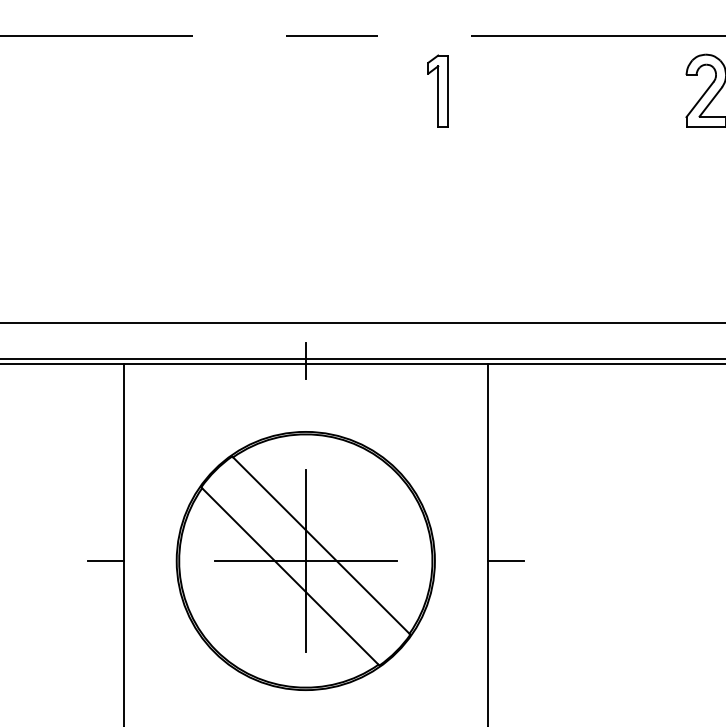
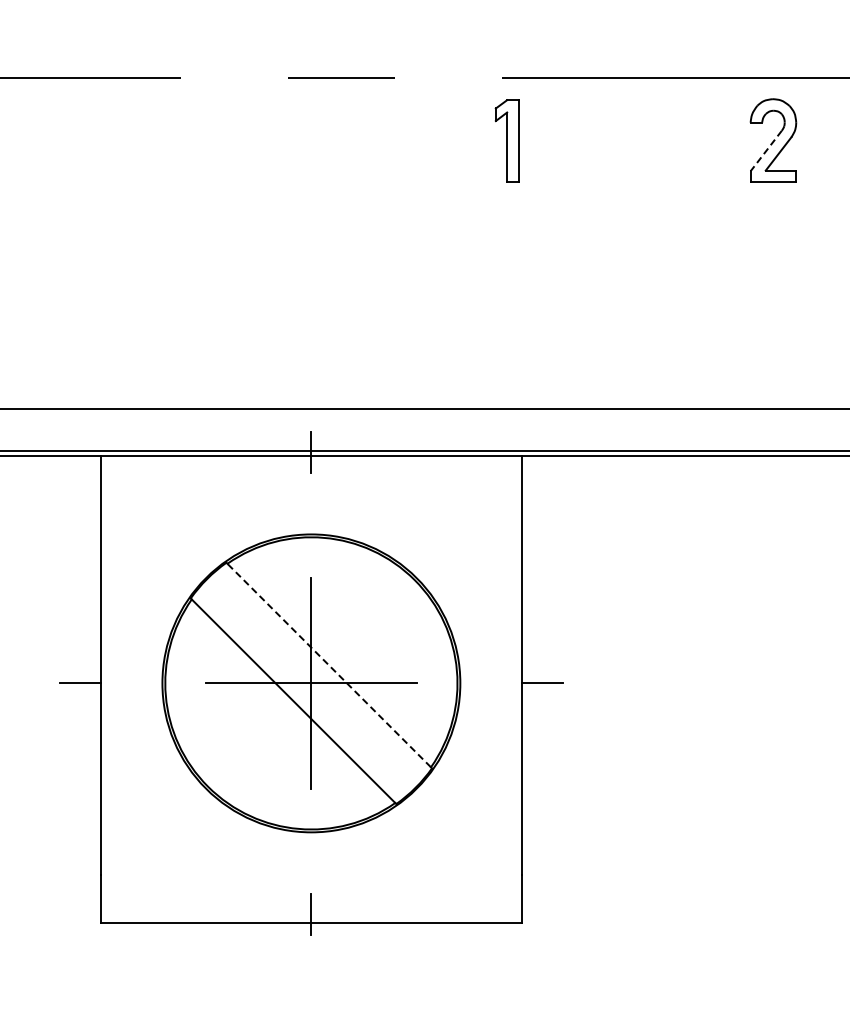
part: (437, 90) -> (506, 140), moved
line: (700, 100) -> (766, 151), solid -> dashed
line: (321, 545) -> (329, 665), solid -> dashed

